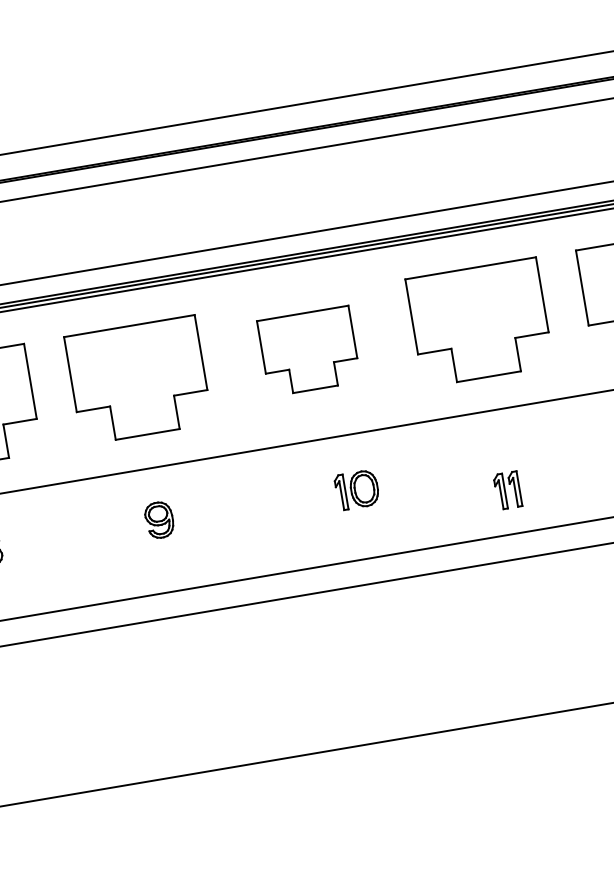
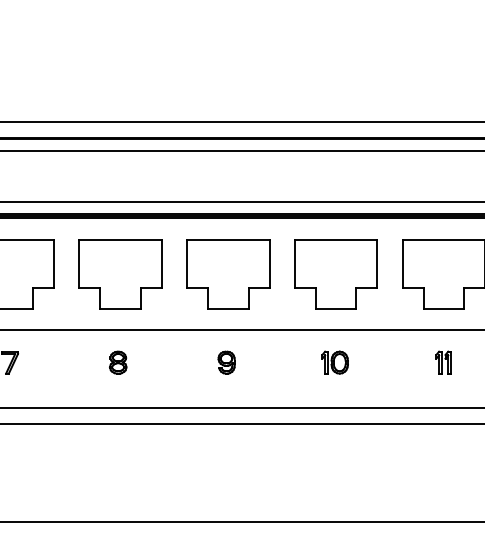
part: (308, 351) -> (335, 274), size x1.43
part: (356, 489) -> (334, 362), moved
part: (507, 490) -> (443, 362), moved

